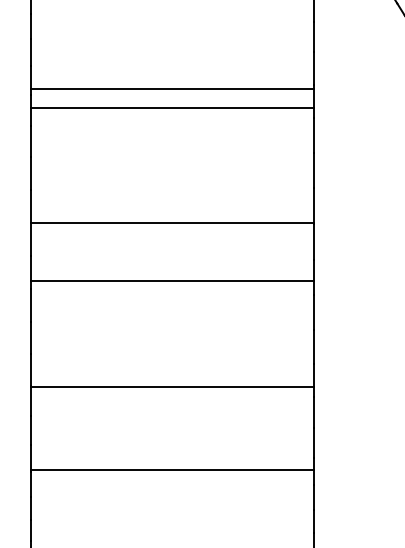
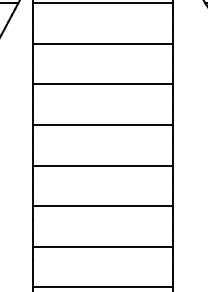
line: (171, 87) -> (102, 43), moved
line: (171, 108) -> (102, 84), moved
line: (171, 280) -> (102, 165), moved

